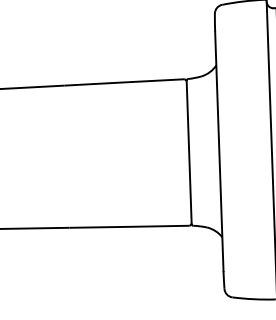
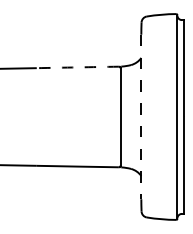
arc: (123, 82) -> (77, 67), solid -> dashed
line: (219, 152) -> (141, 117), solid -> dashed

